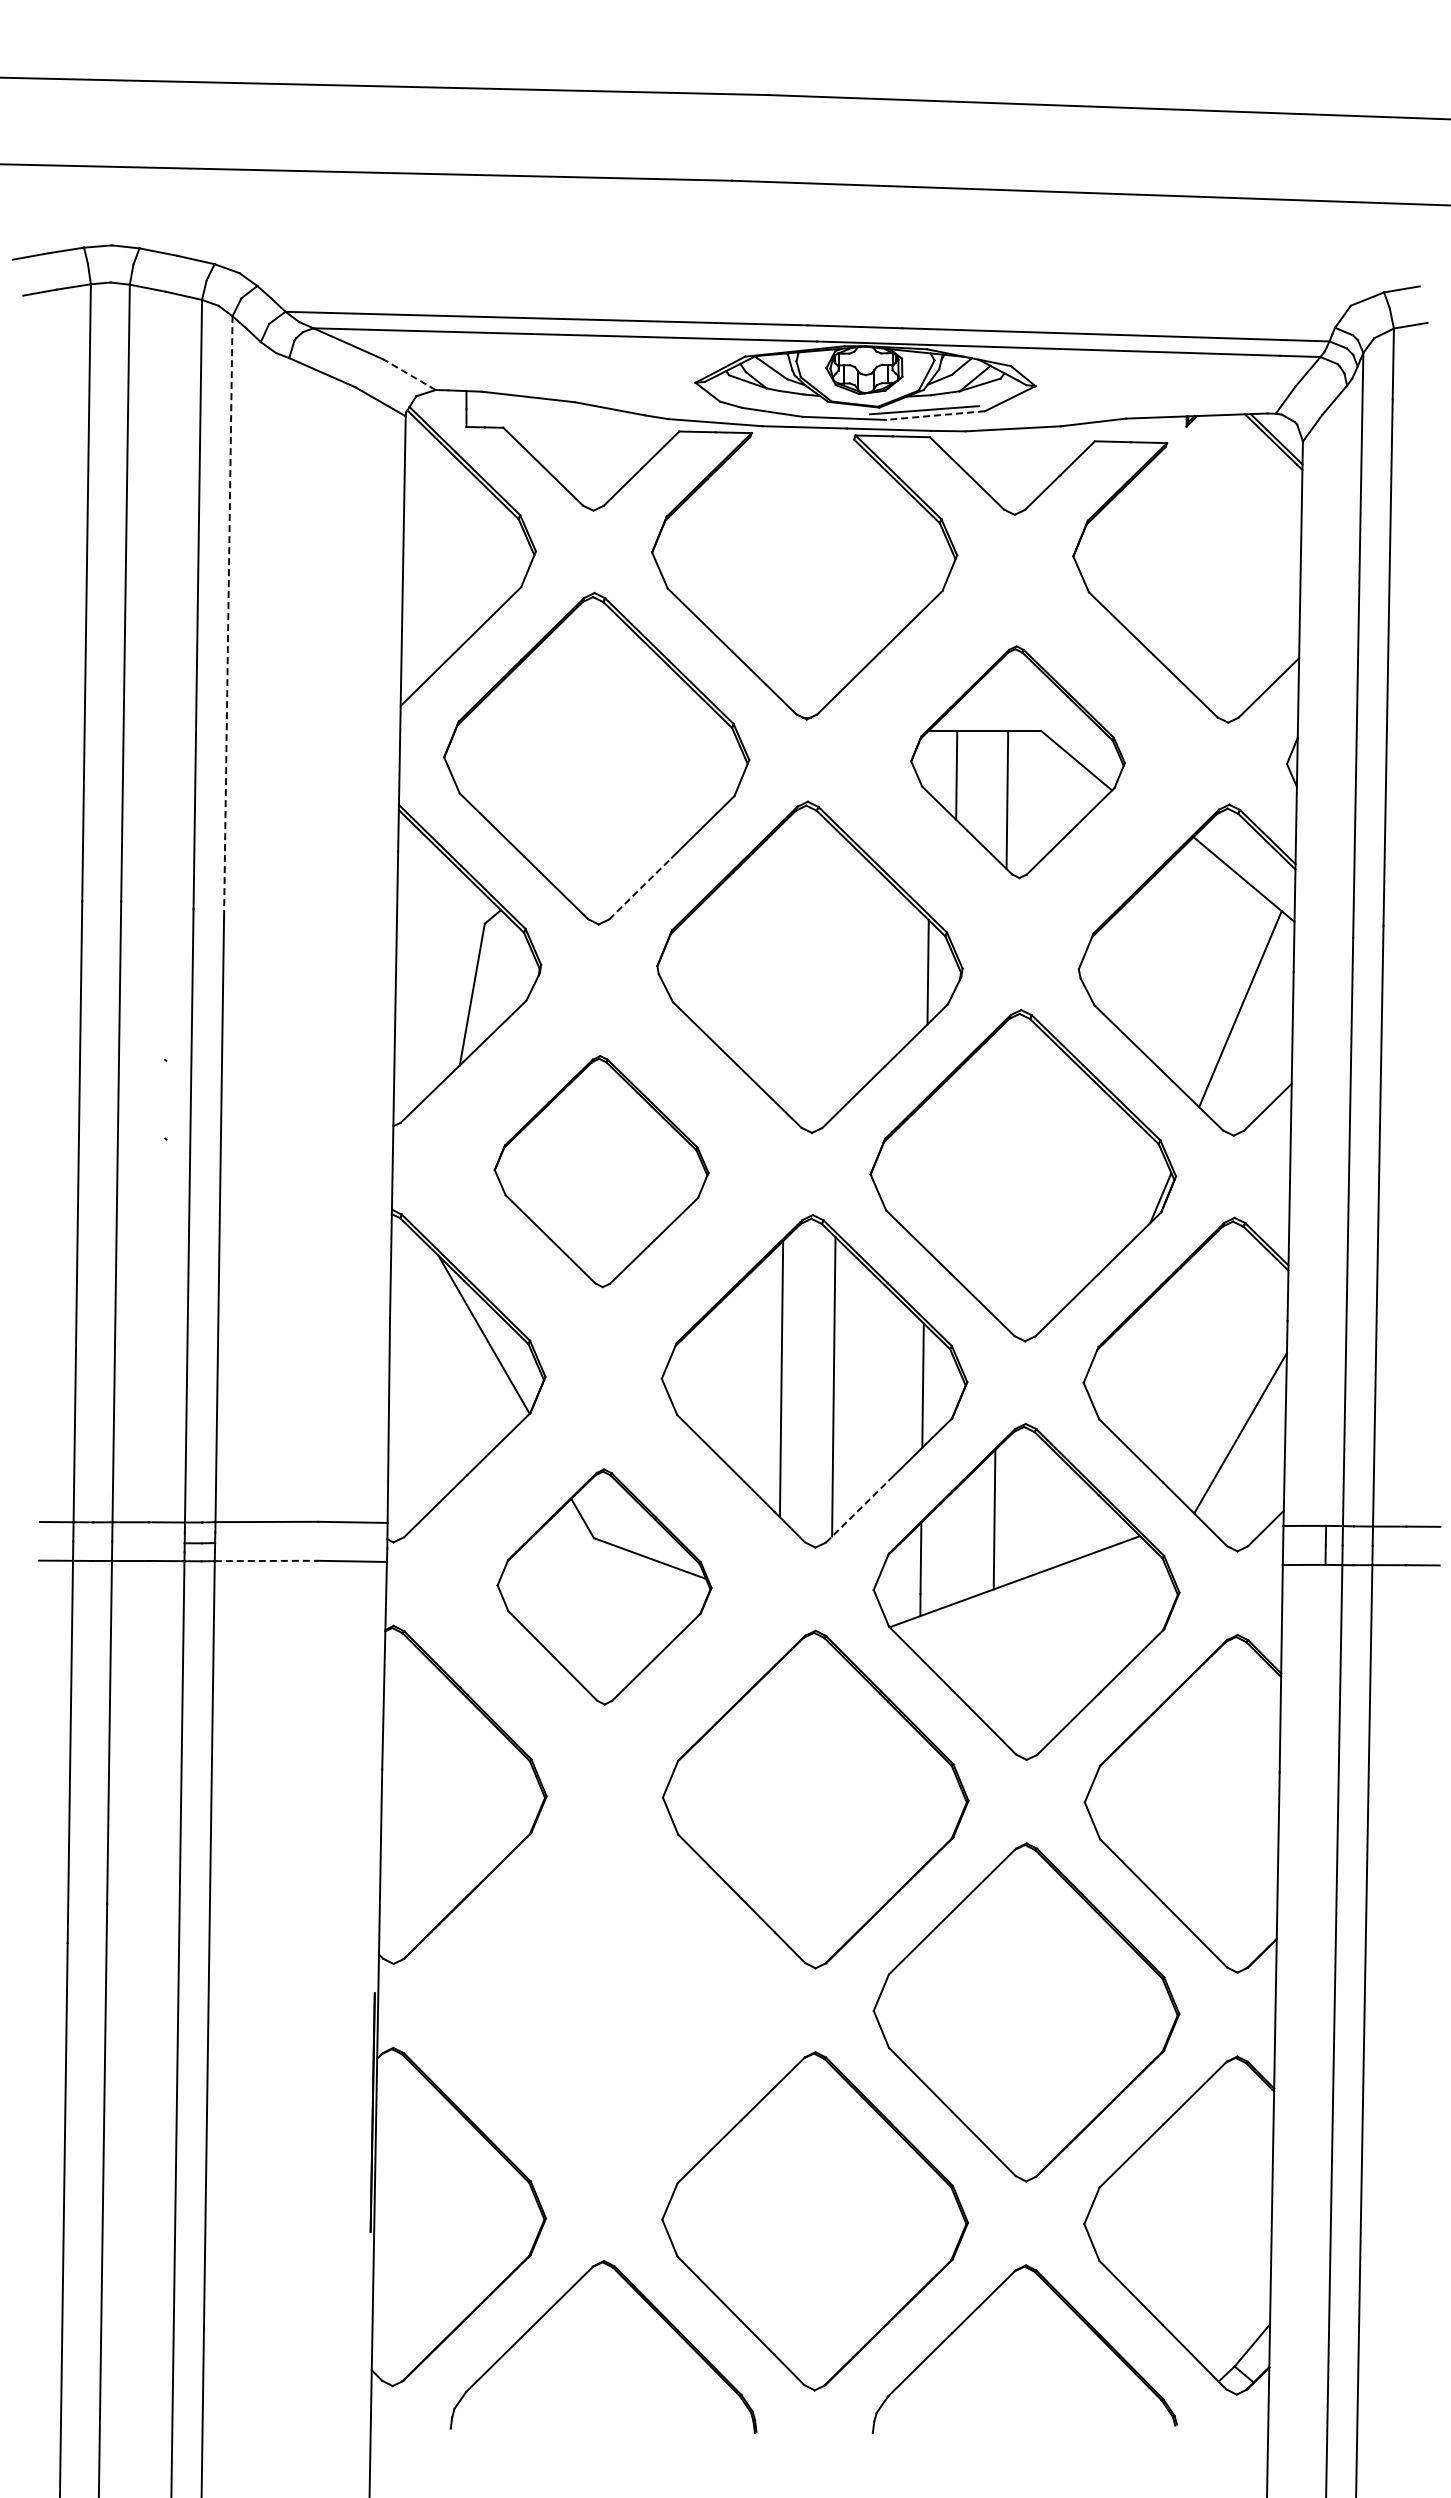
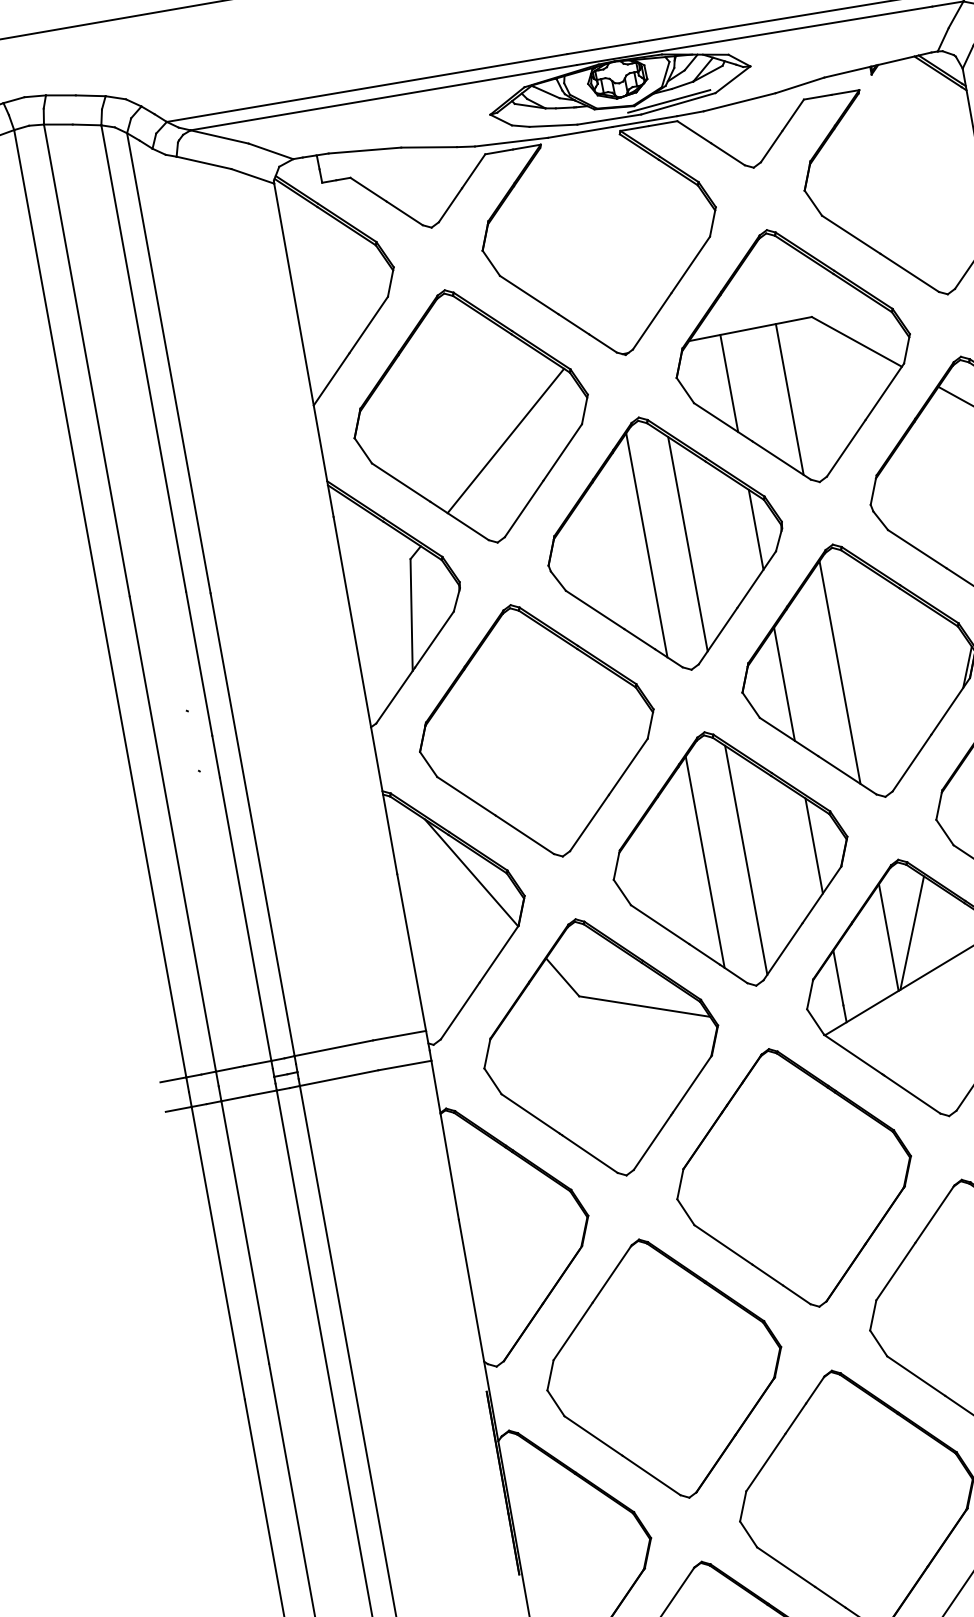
line: (409, 374) -> (270, 151), dashed -> solid
line: (935, 415) -> (678, 103), dashed -> solid
line: (228, 616) -> (168, 363), dashed -> solid
part: (1017, 761) -> (792, 355), size x1.43
line: (633, 797) -> (505, 440), added
line: (640, 888) -> (524, 508), dashed -> solid
line: (786, 964) -> (646, 545), added
line: (838, 973) -> (687, 544), added
part: (601, 1171) -> (536, 730), size x1.43
line: (998, 1172) -> (839, 672), added
line: (925, 1174) -> (784, 684), added
line: (857, 1511) -> (782, 951), dashed -> solid
line: (1025, 1519) -> (912, 932), added
line: (266, 1560) -> (339, 1077), dashed -> solid
part: (604, 1586) -> (601, 1046), size x1.43
part: (604, 2007) -> (664, 1368), added

